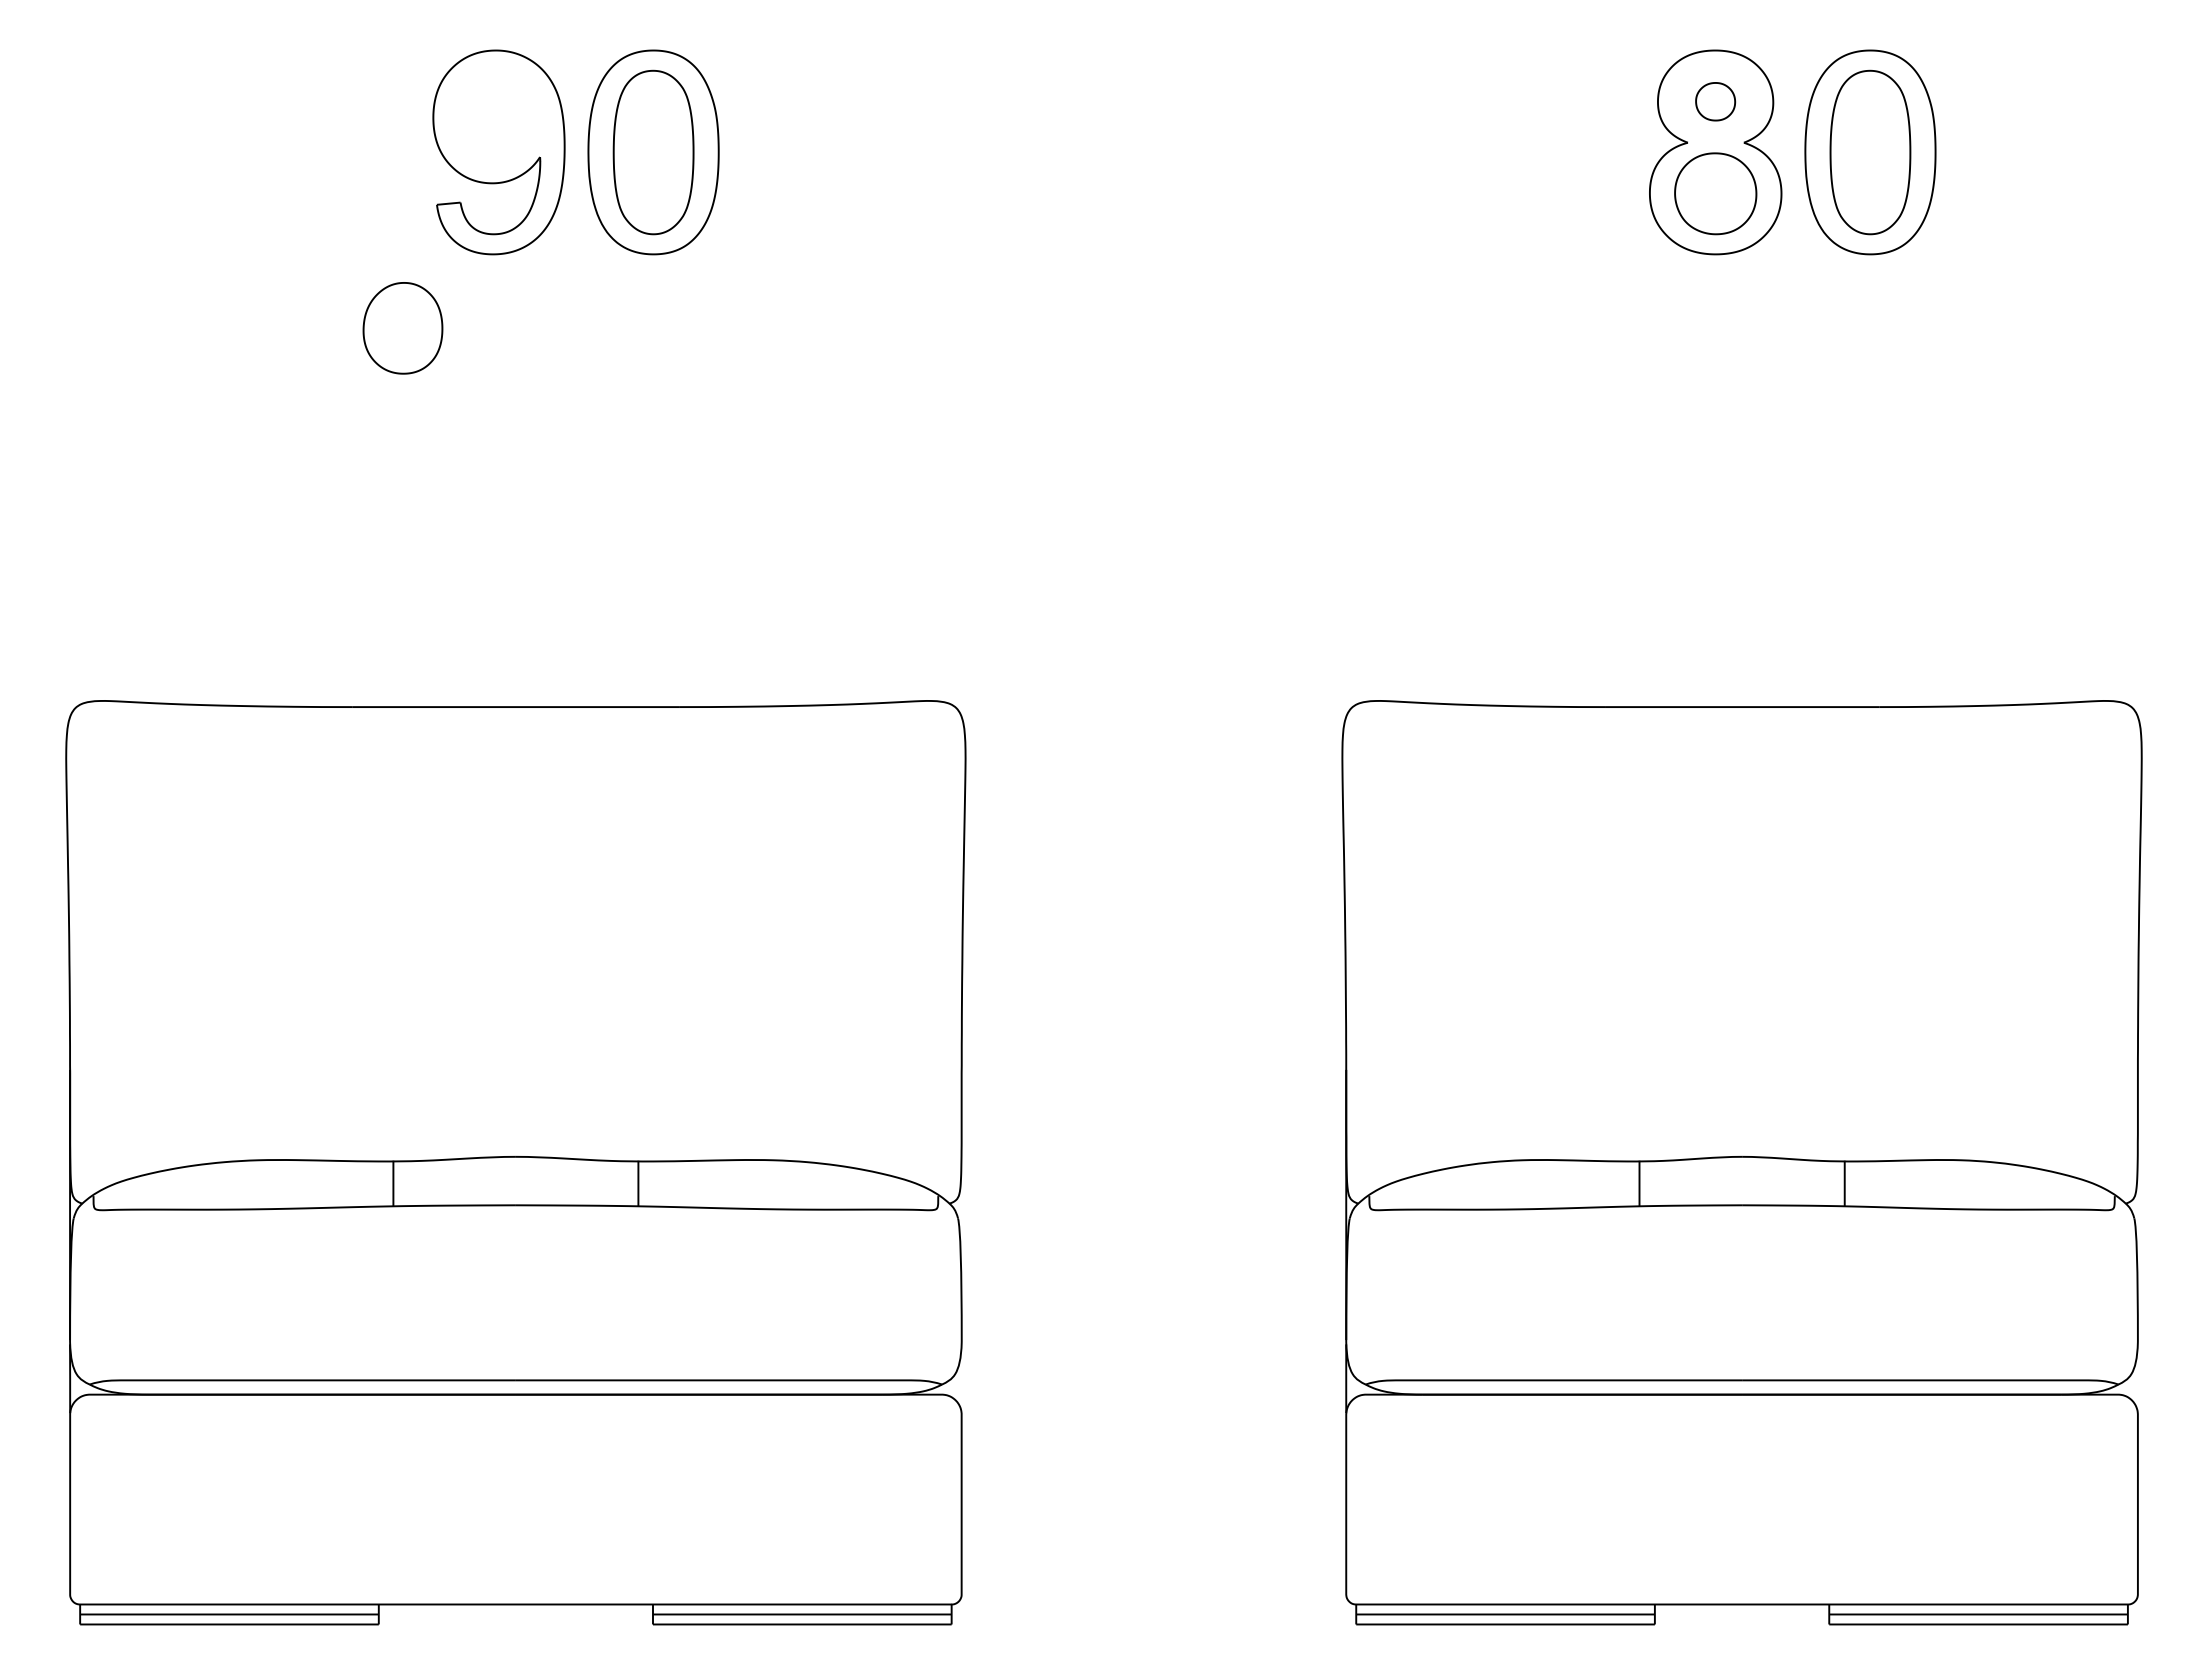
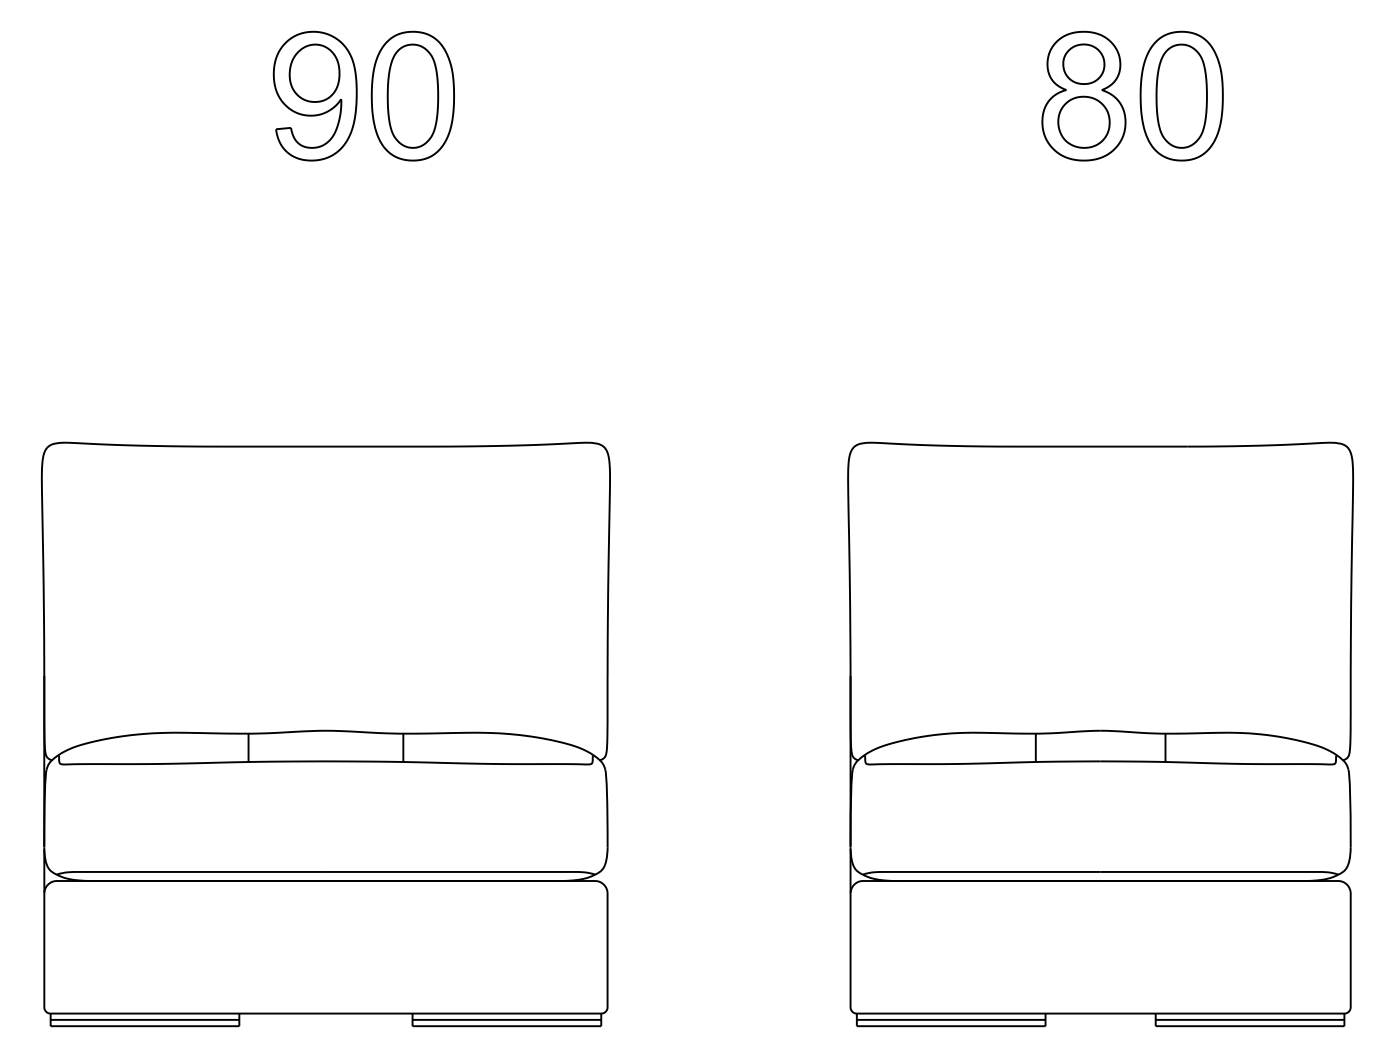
part: (1714, 100) -> (1083, 63), size x1.67
part: (402, 327) -> (314, 72), moved

